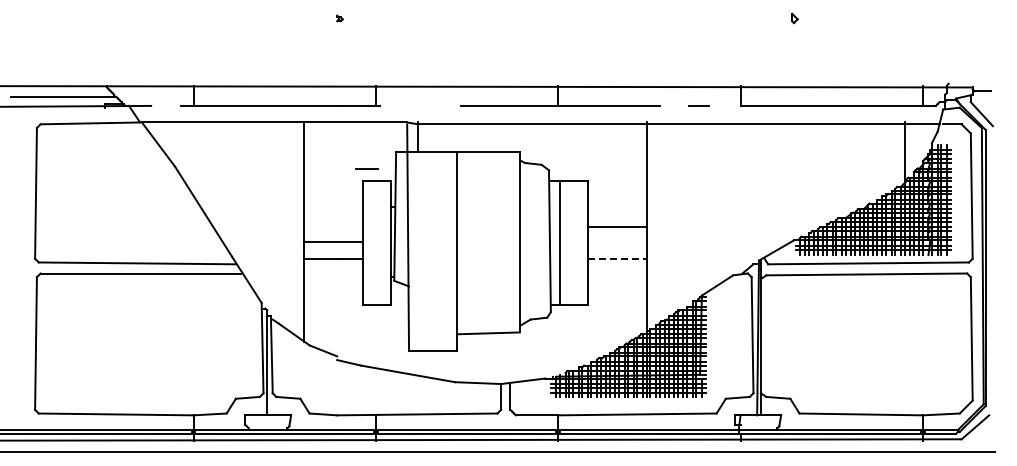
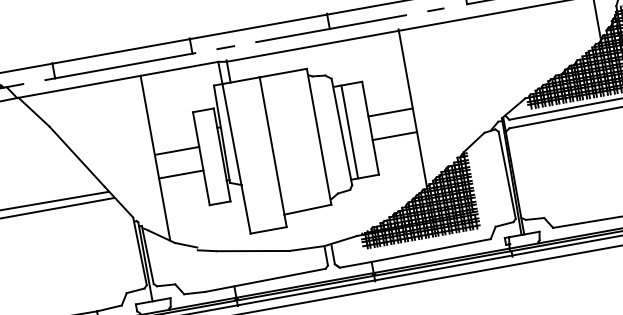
line: (366, 168) -> (225, 47), moved
line: (333, 242) -> (177, 150), moved
line: (617, 258) -> (395, 135), dashed -> solid

